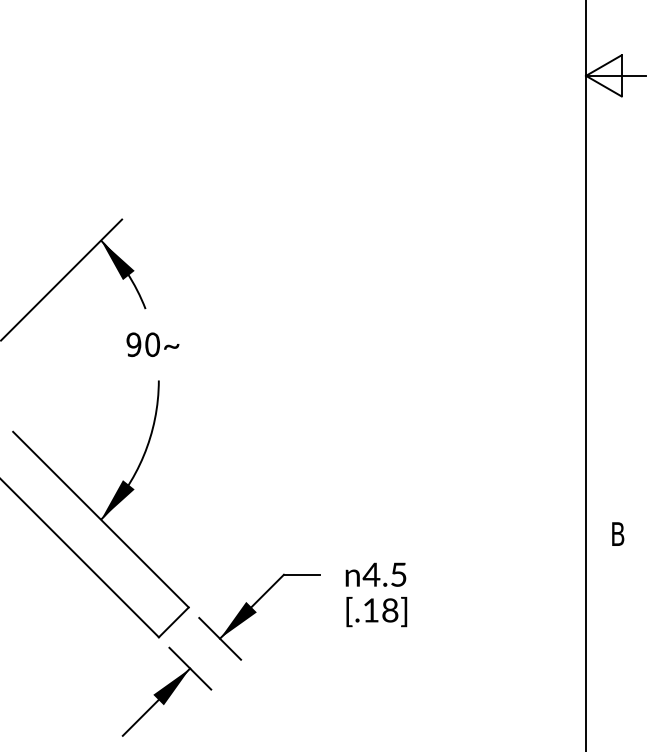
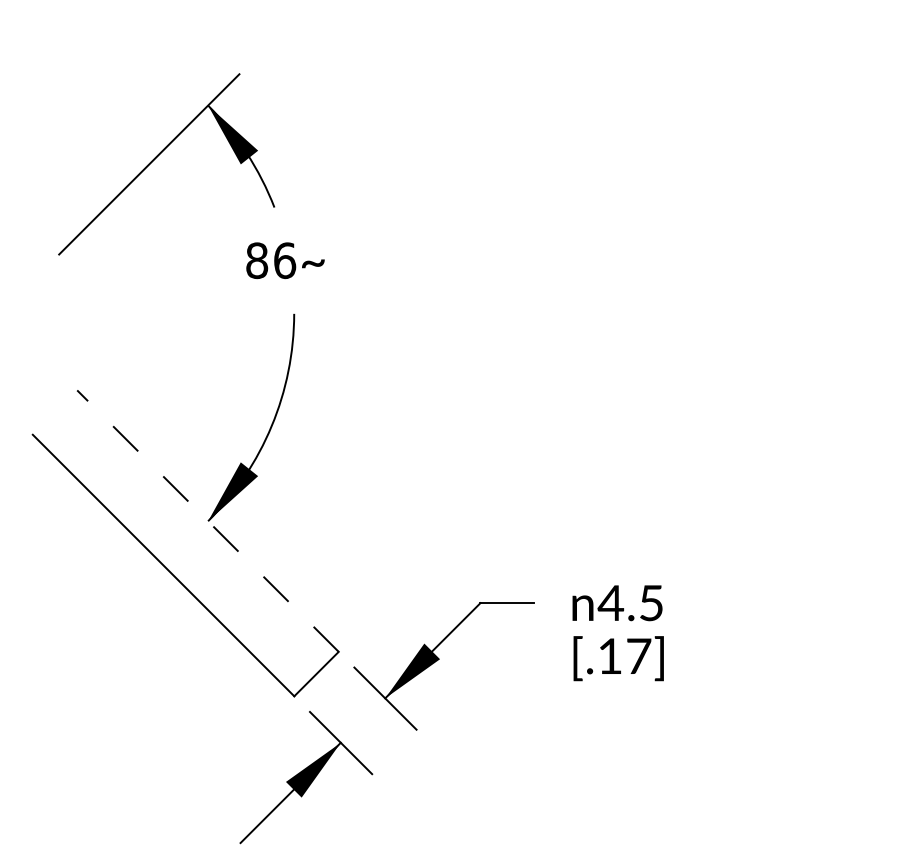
text: (143, 344) -> (271, 260), 90 -> 86
line: (100, 519) -> (207, 520), solid -> dashed
text: (390, 610) -> (639, 656), [.18] -> [.17]

